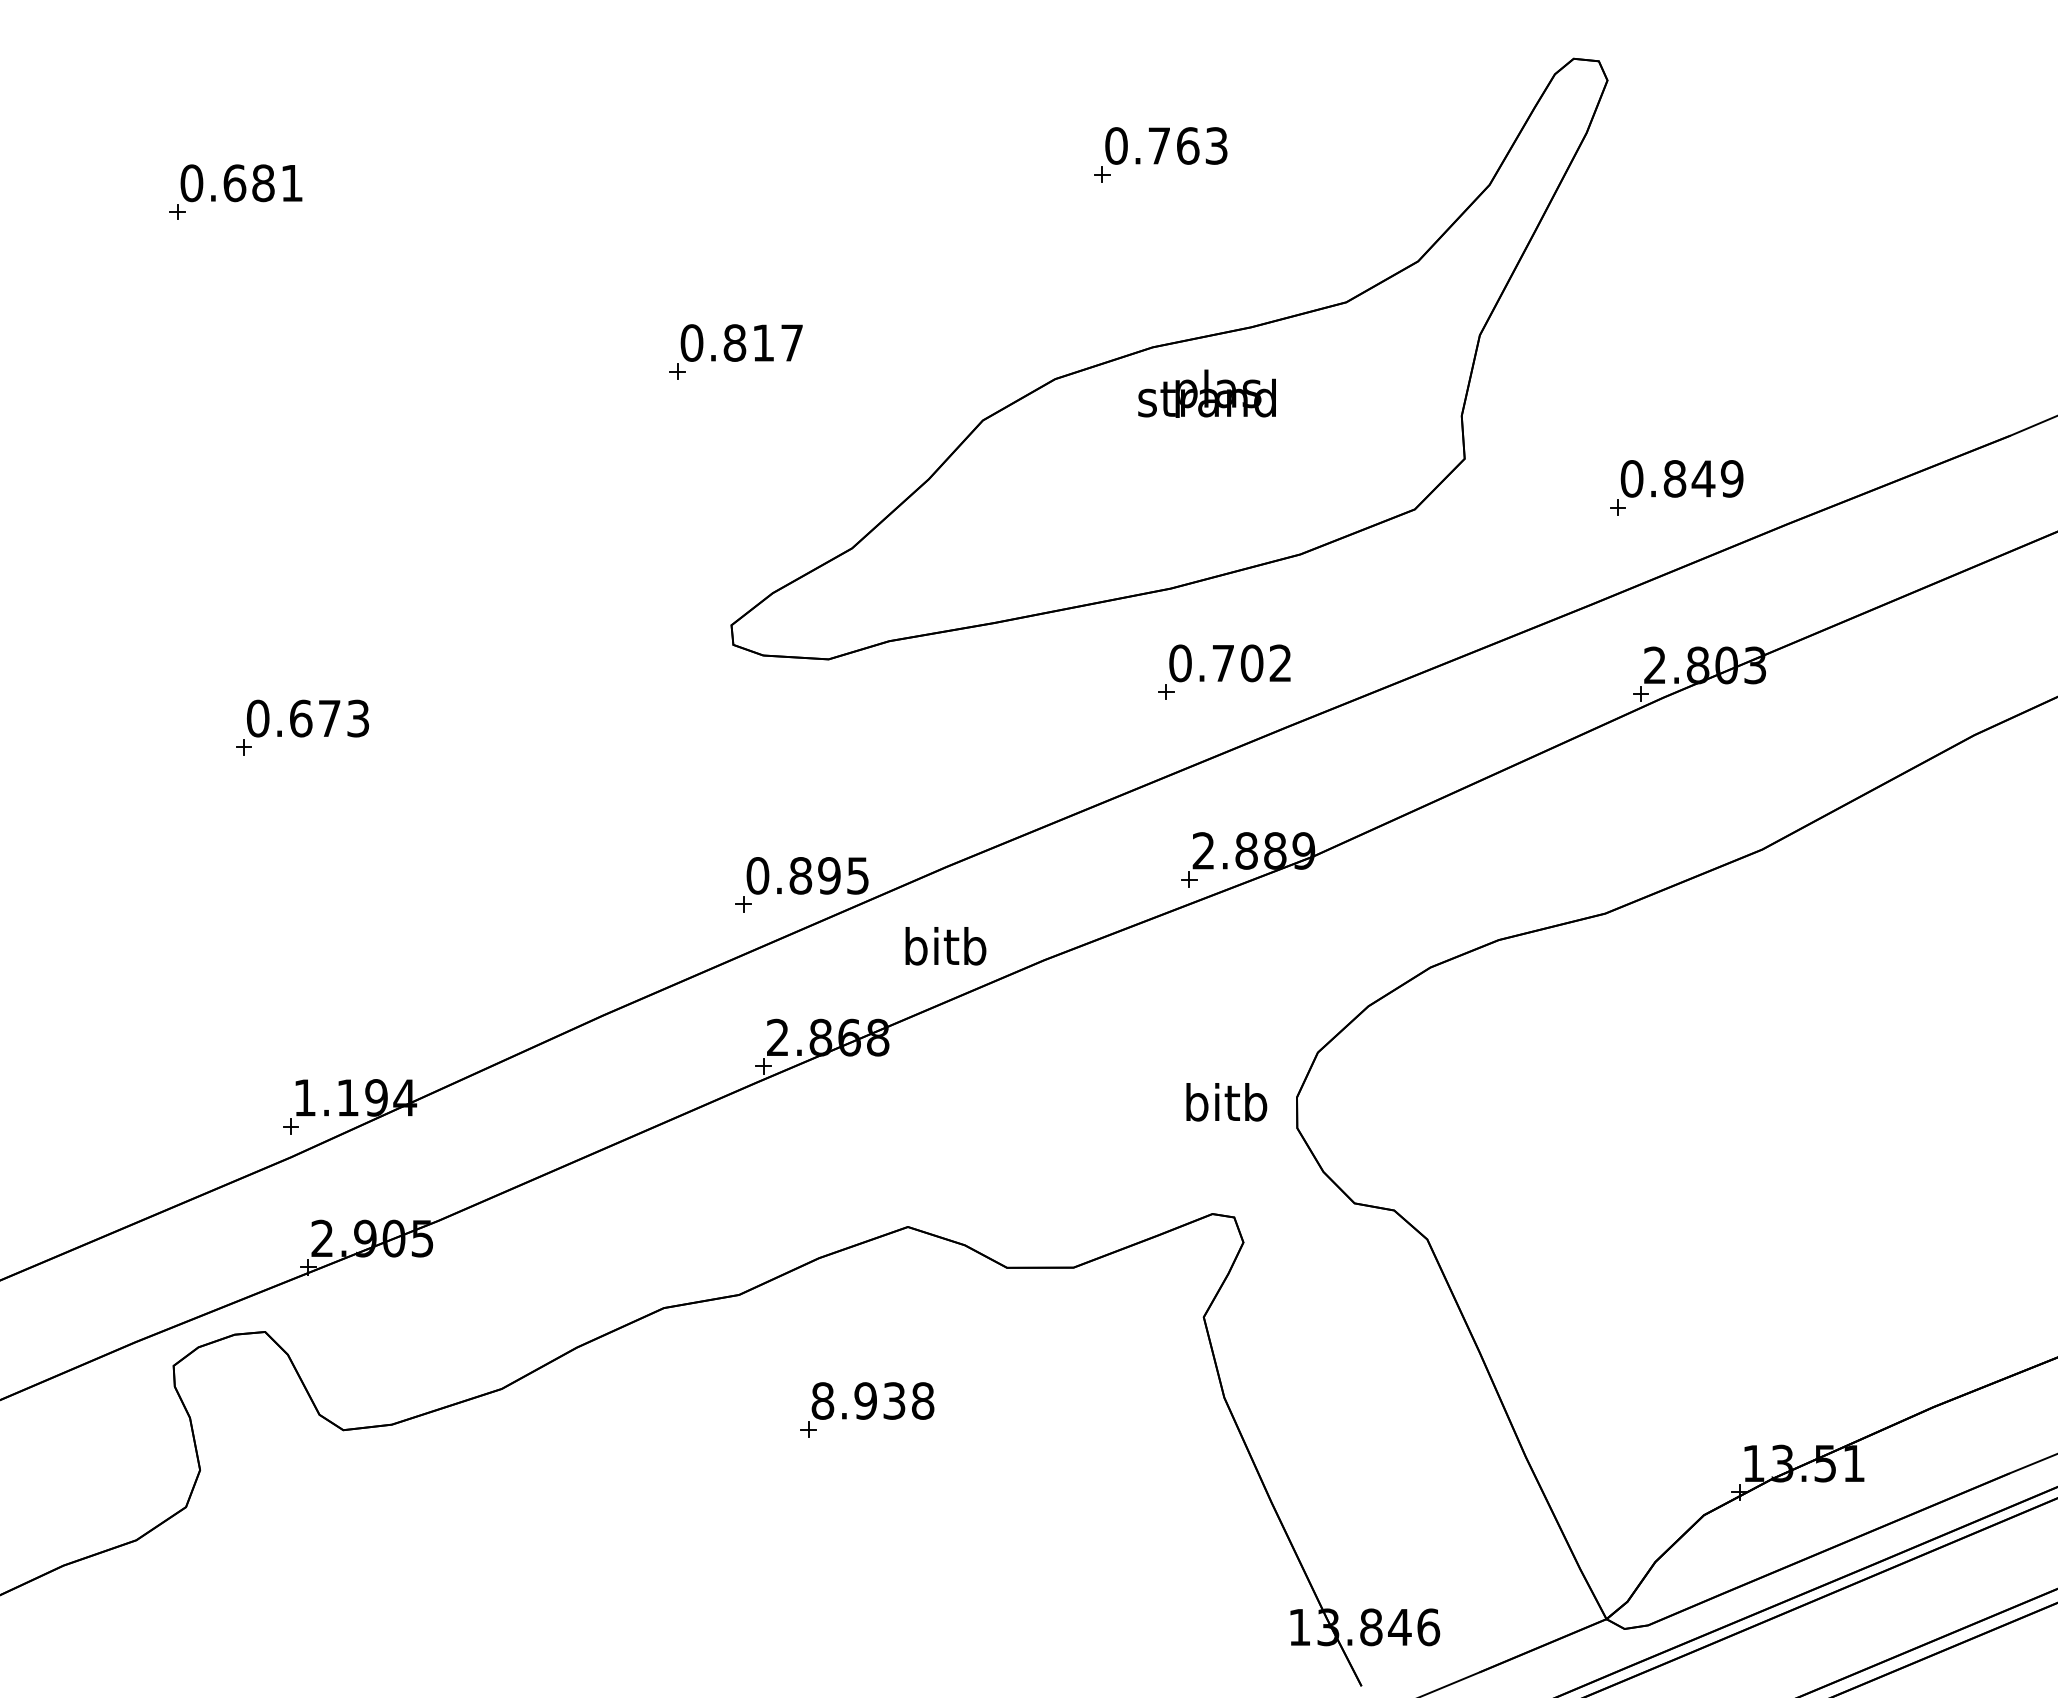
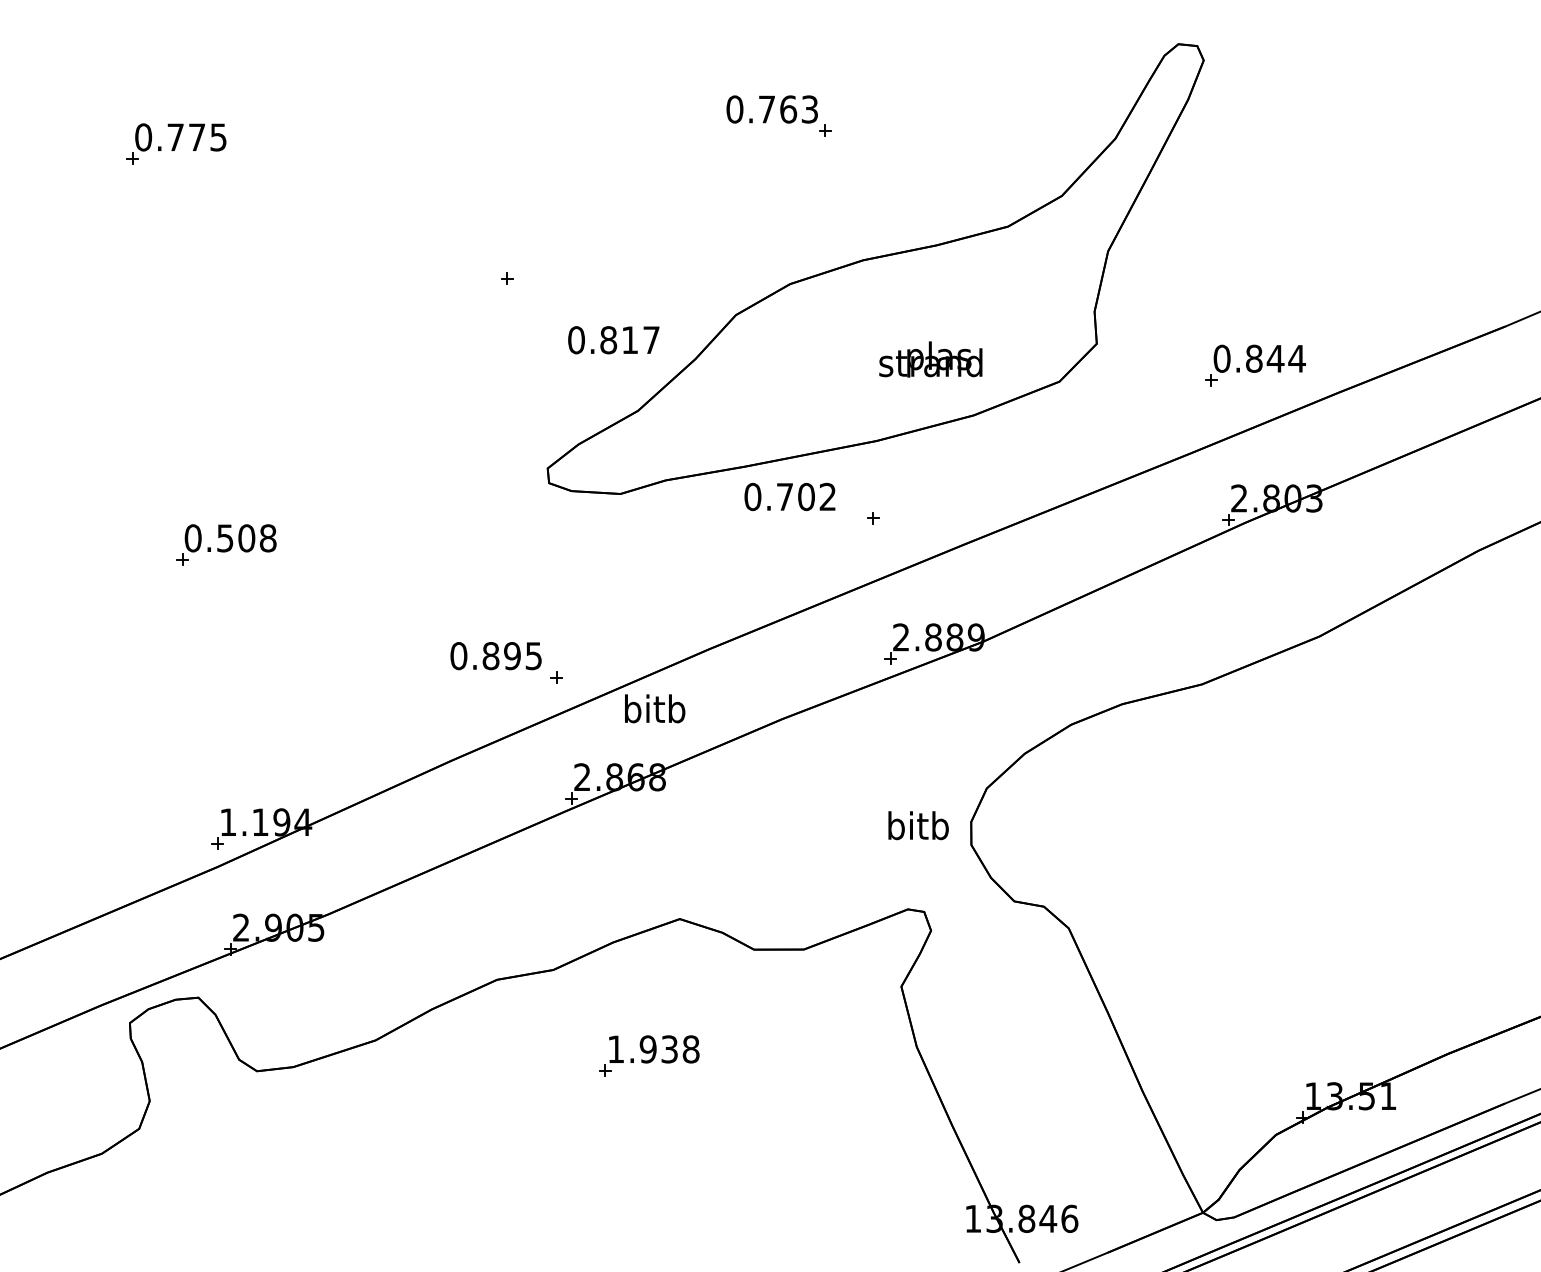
text: (1166, 145) -> (772, 109), moved
text: (262, 183) -> (196, 137), 0.681 -> 0.775
text: (741, 342) -> (613, 339), moved
text: (1206, 393) -> (930, 359), moved
text: (1732, 478) -> (1297, 358), 0.849 -> 0.844
text: (1229, 663) -> (789, 497), moved
text: (329, 718) -> (246, 538), 0.673 -> 0.508
text: (807, 875) -> (496, 655), moved
text: (945, 946) -> (654, 709), moved
text: (822, 1400) -> (615, 1049), 8.938 -> 1.938

